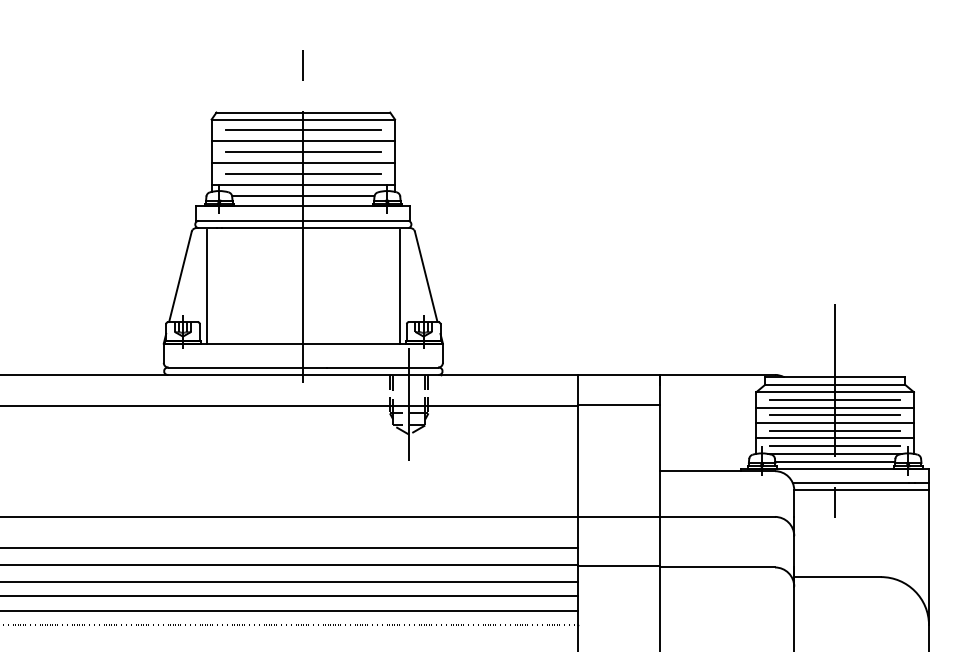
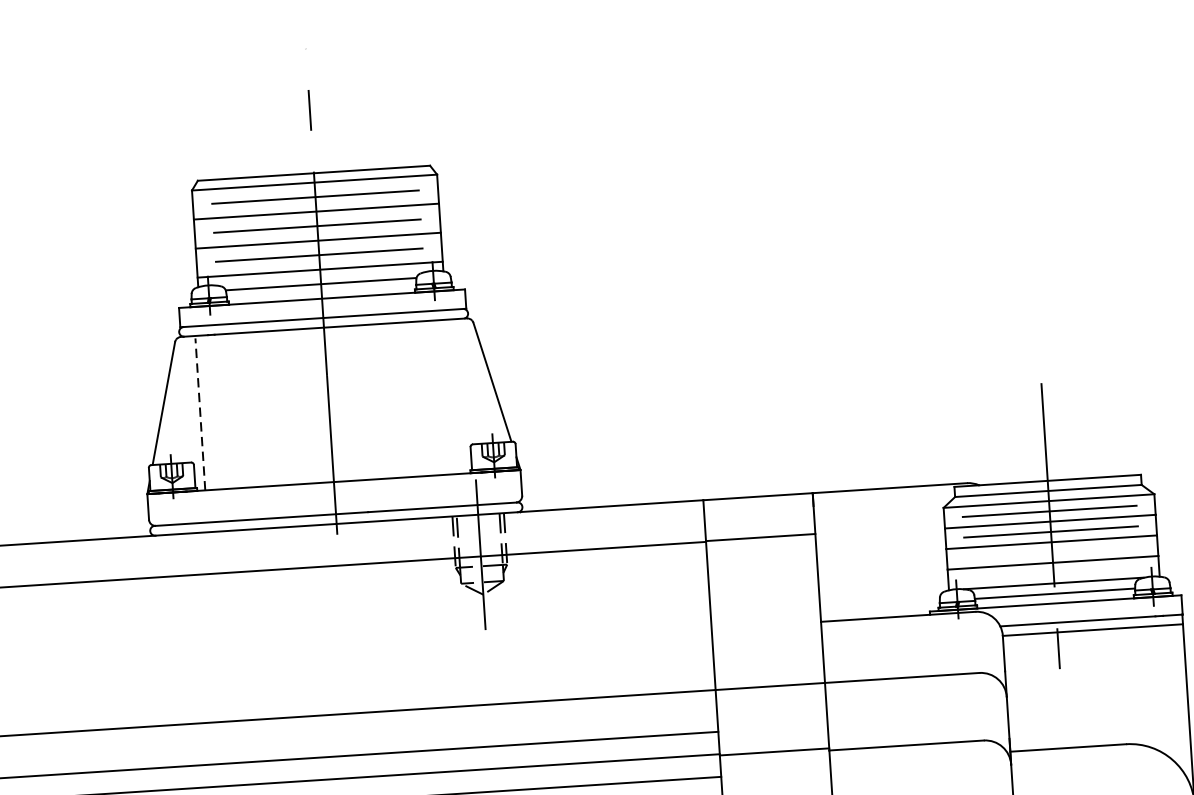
line: (207, 286) -> (200, 414), solid -> dashed
line: (399, 286) -> (457, 397), removed
line: (835, 430) -> (1052, 552), removed
line: (835, 446) -> (1054, 573), removed

